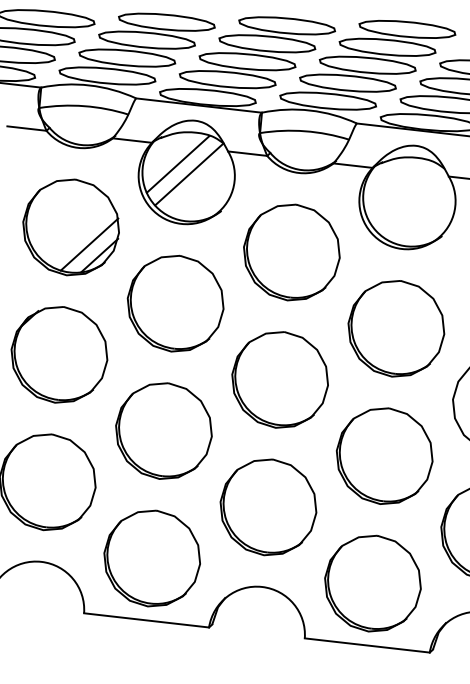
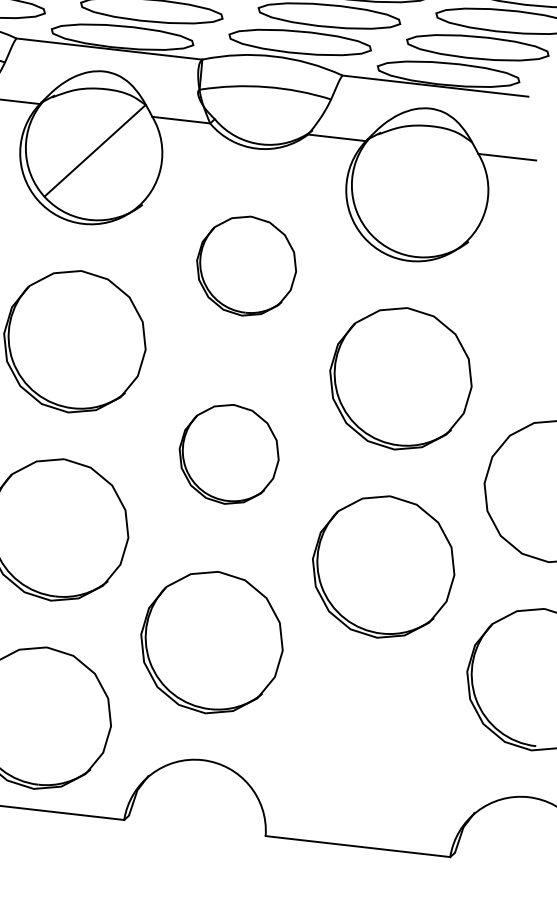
line: (177, 164) -> (77, 136), removed
part: (291, 252) -> (246, 266), size x0.7
part: (279, 379) -> (228, 453), size x0.7
part: (372, 583) -> (365, 755), removed

